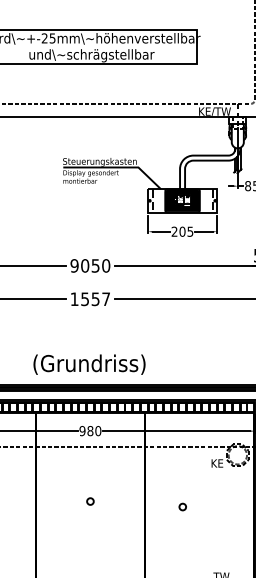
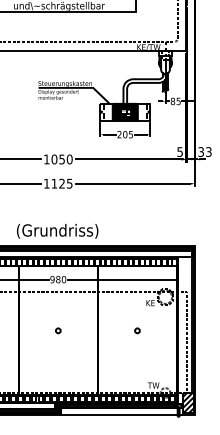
text: (74, 265) -> (46, 159), 9050 -> 1050
text: (94, 298) -> (61, 183), 1557 -> 1125
circle: (182, 506) -> (137, 330), moved

